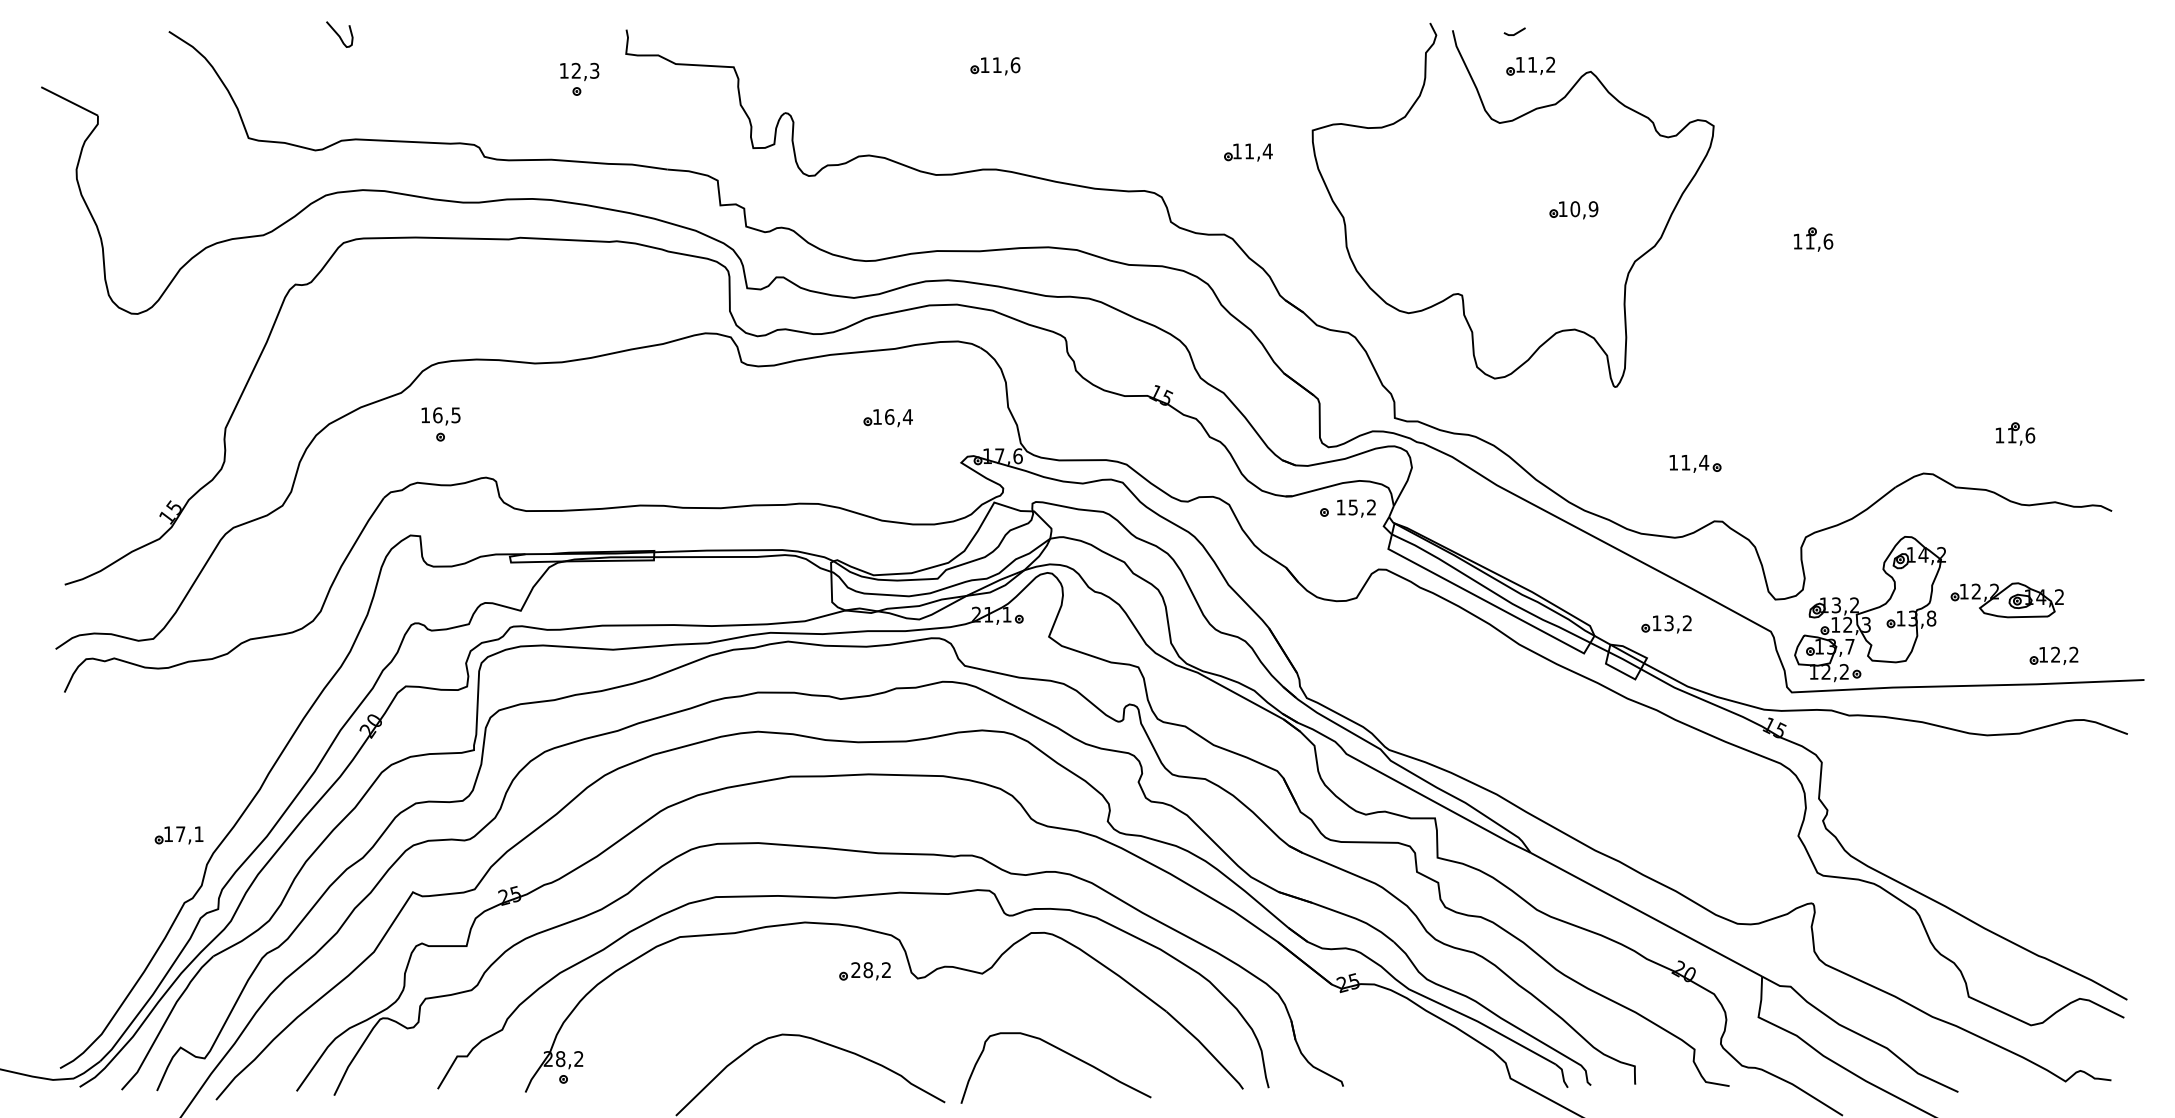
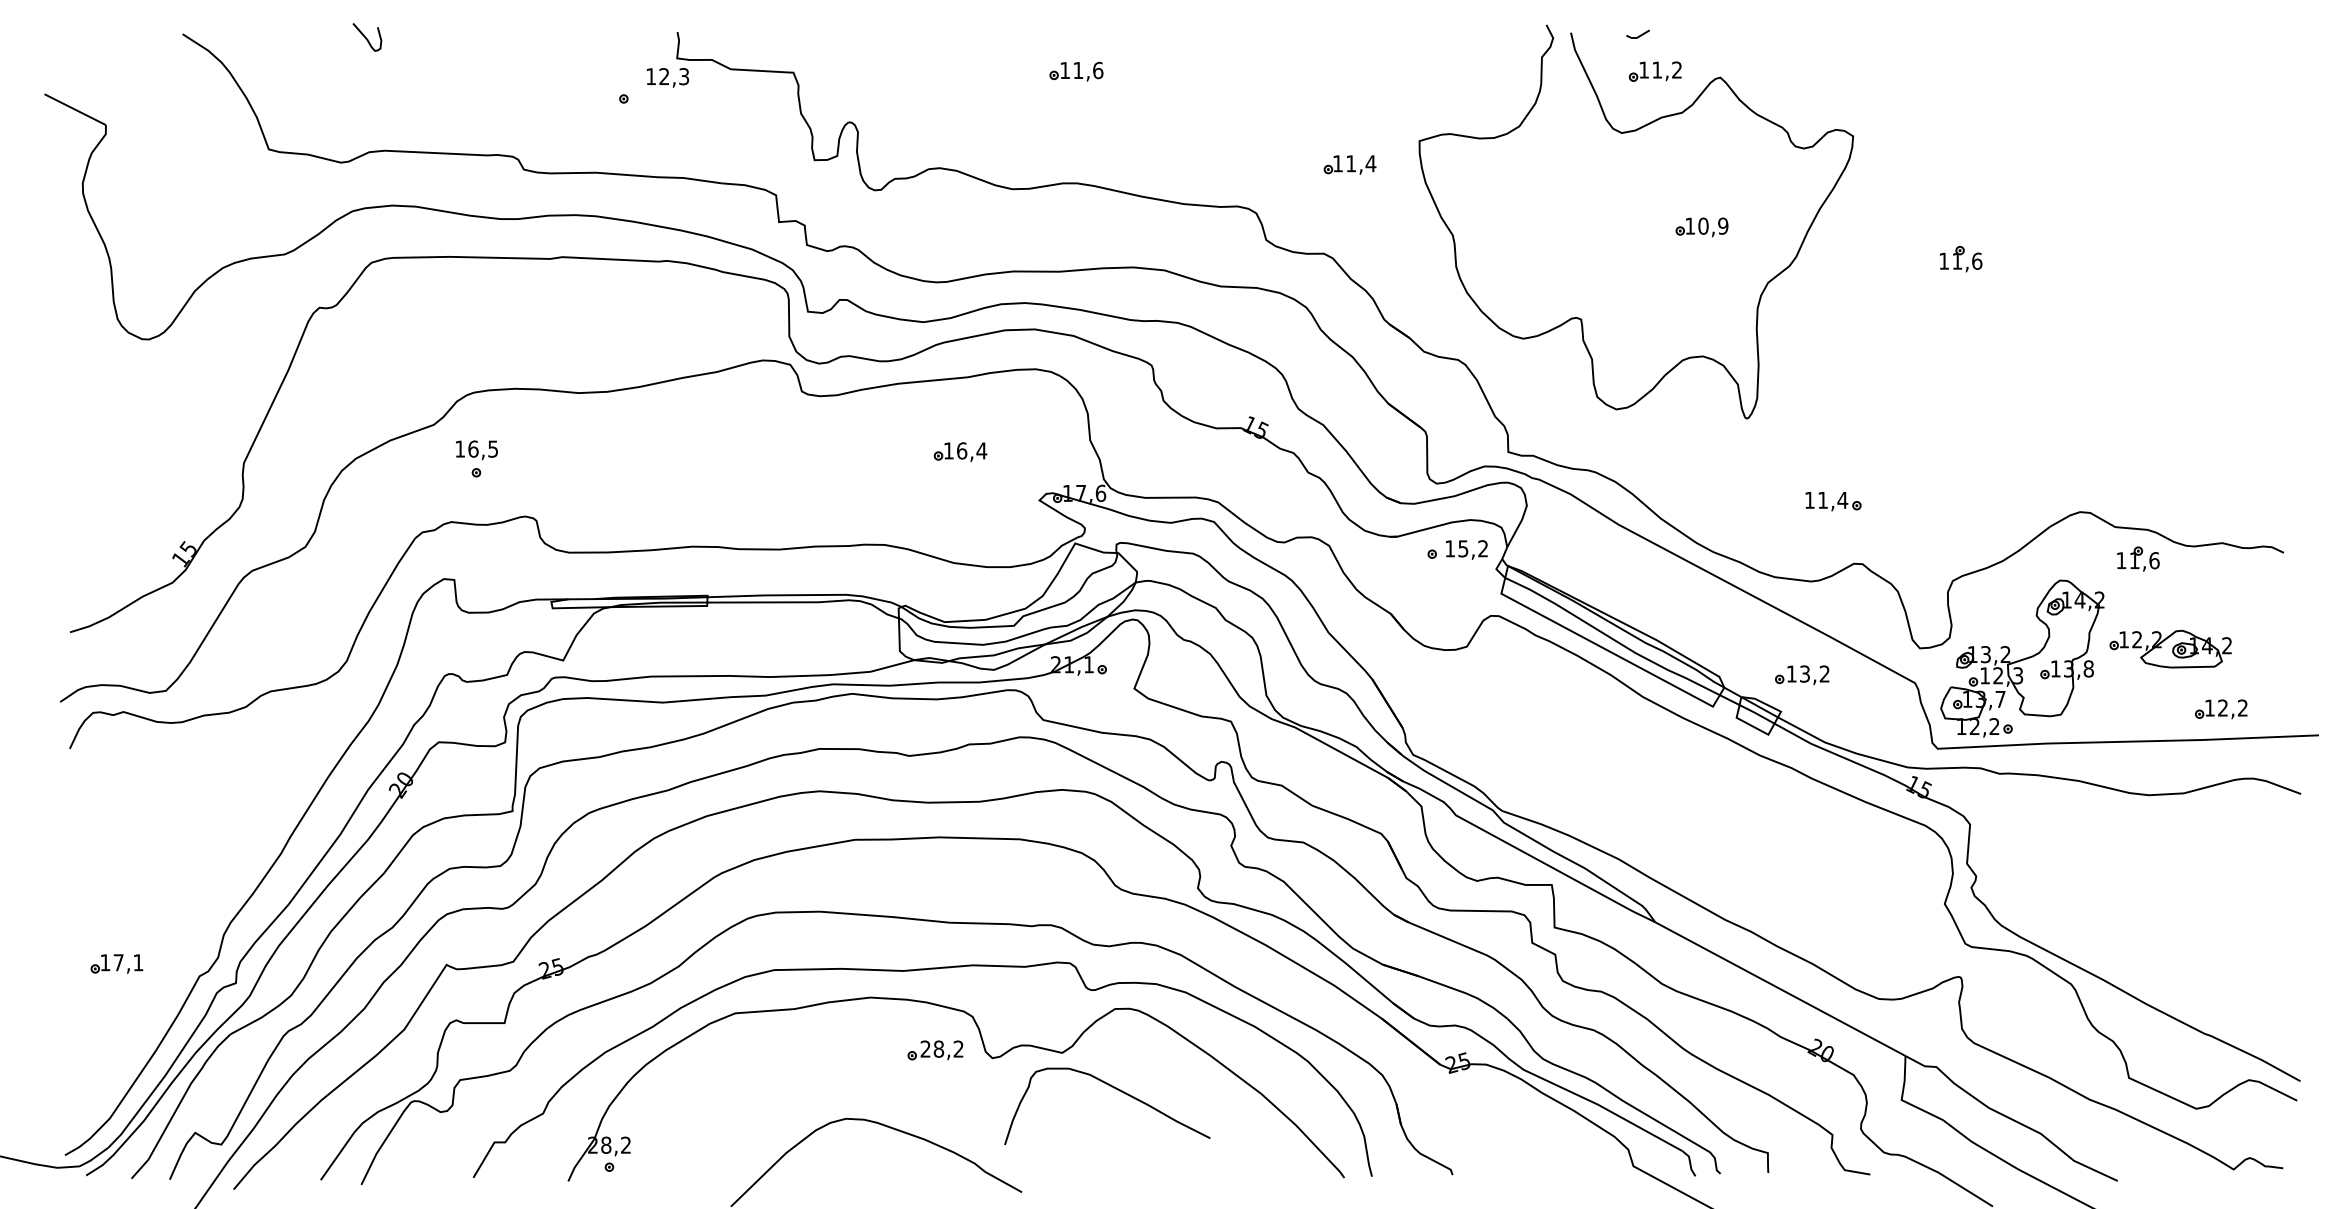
text: (579, 71) -> (667, 77), moved
part: (2015, 433) -> (2138, 558), moved
part: (178, 835) -> (116, 964), moved
curve: (1063, 1052) -> (1115, 1089), moved

